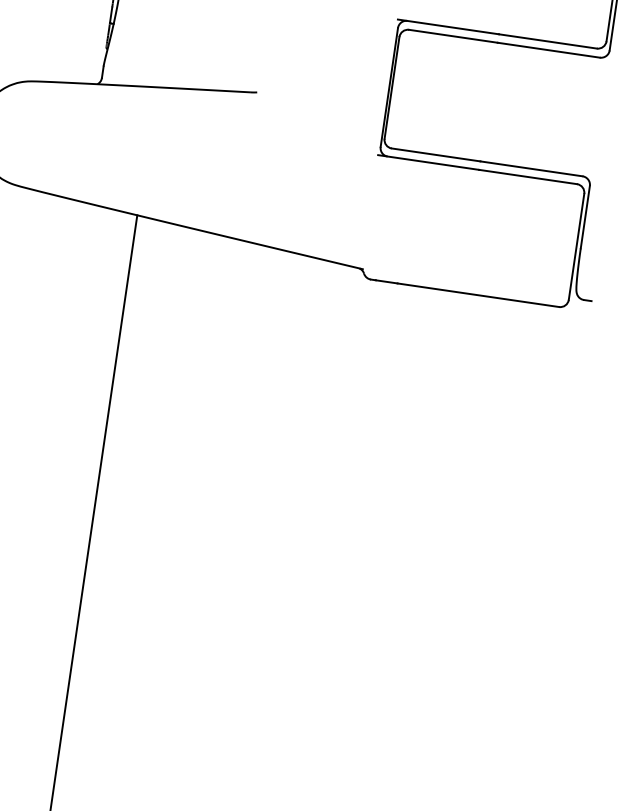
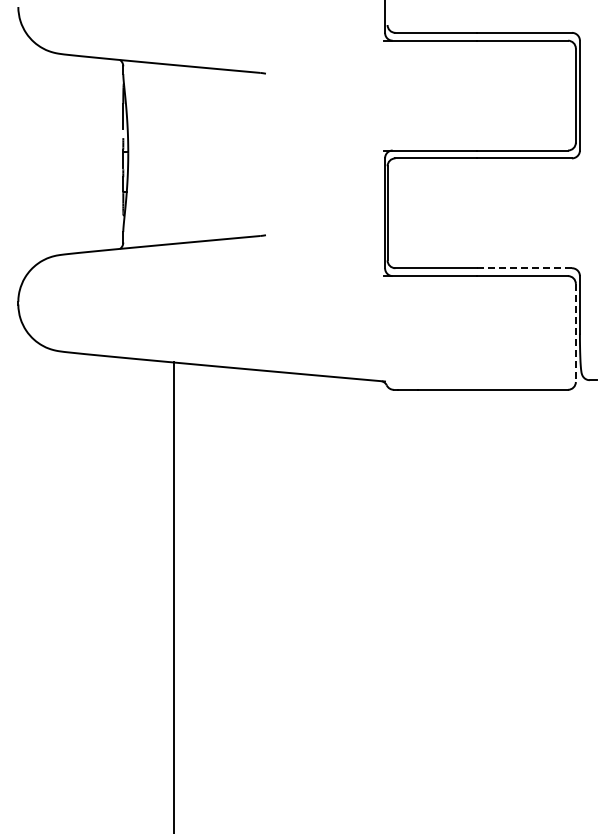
line: (531, 169) -> (524, 268), solid -> dashed
line: (576, 247) -> (575, 333), solid -> dashed

